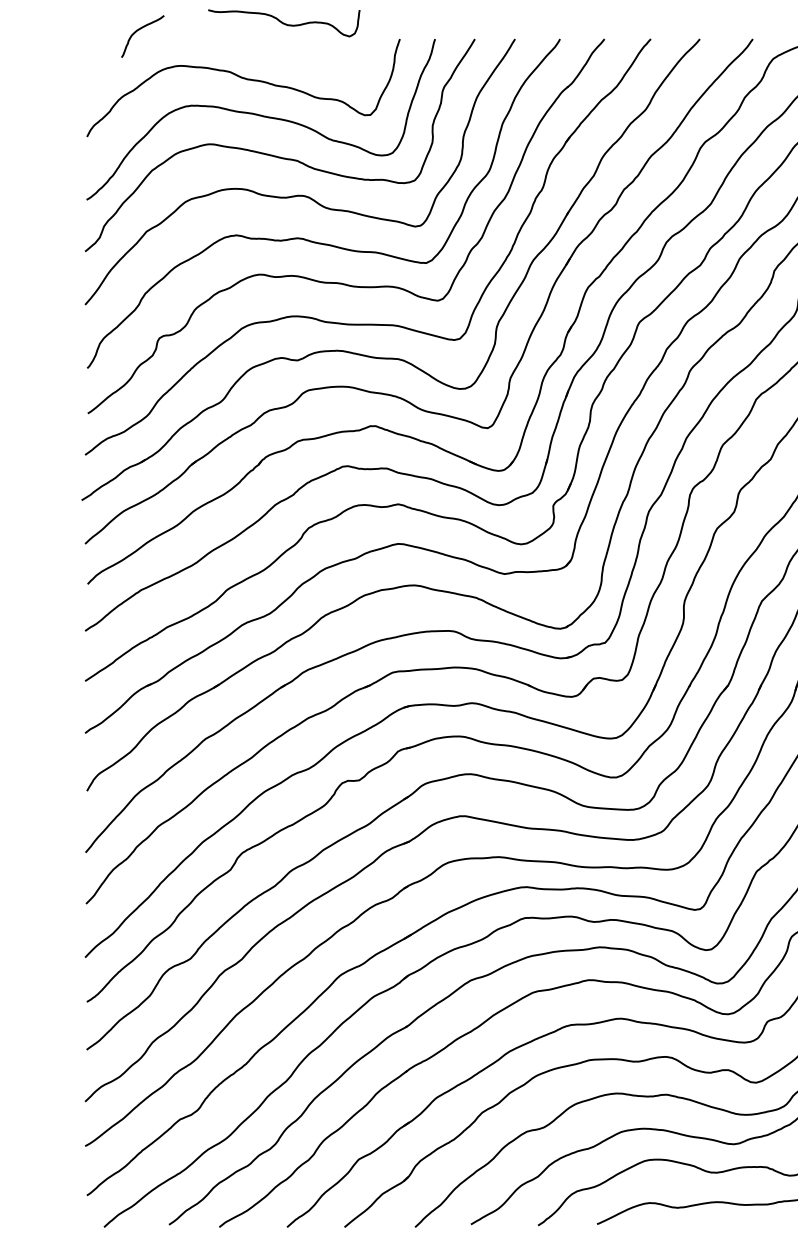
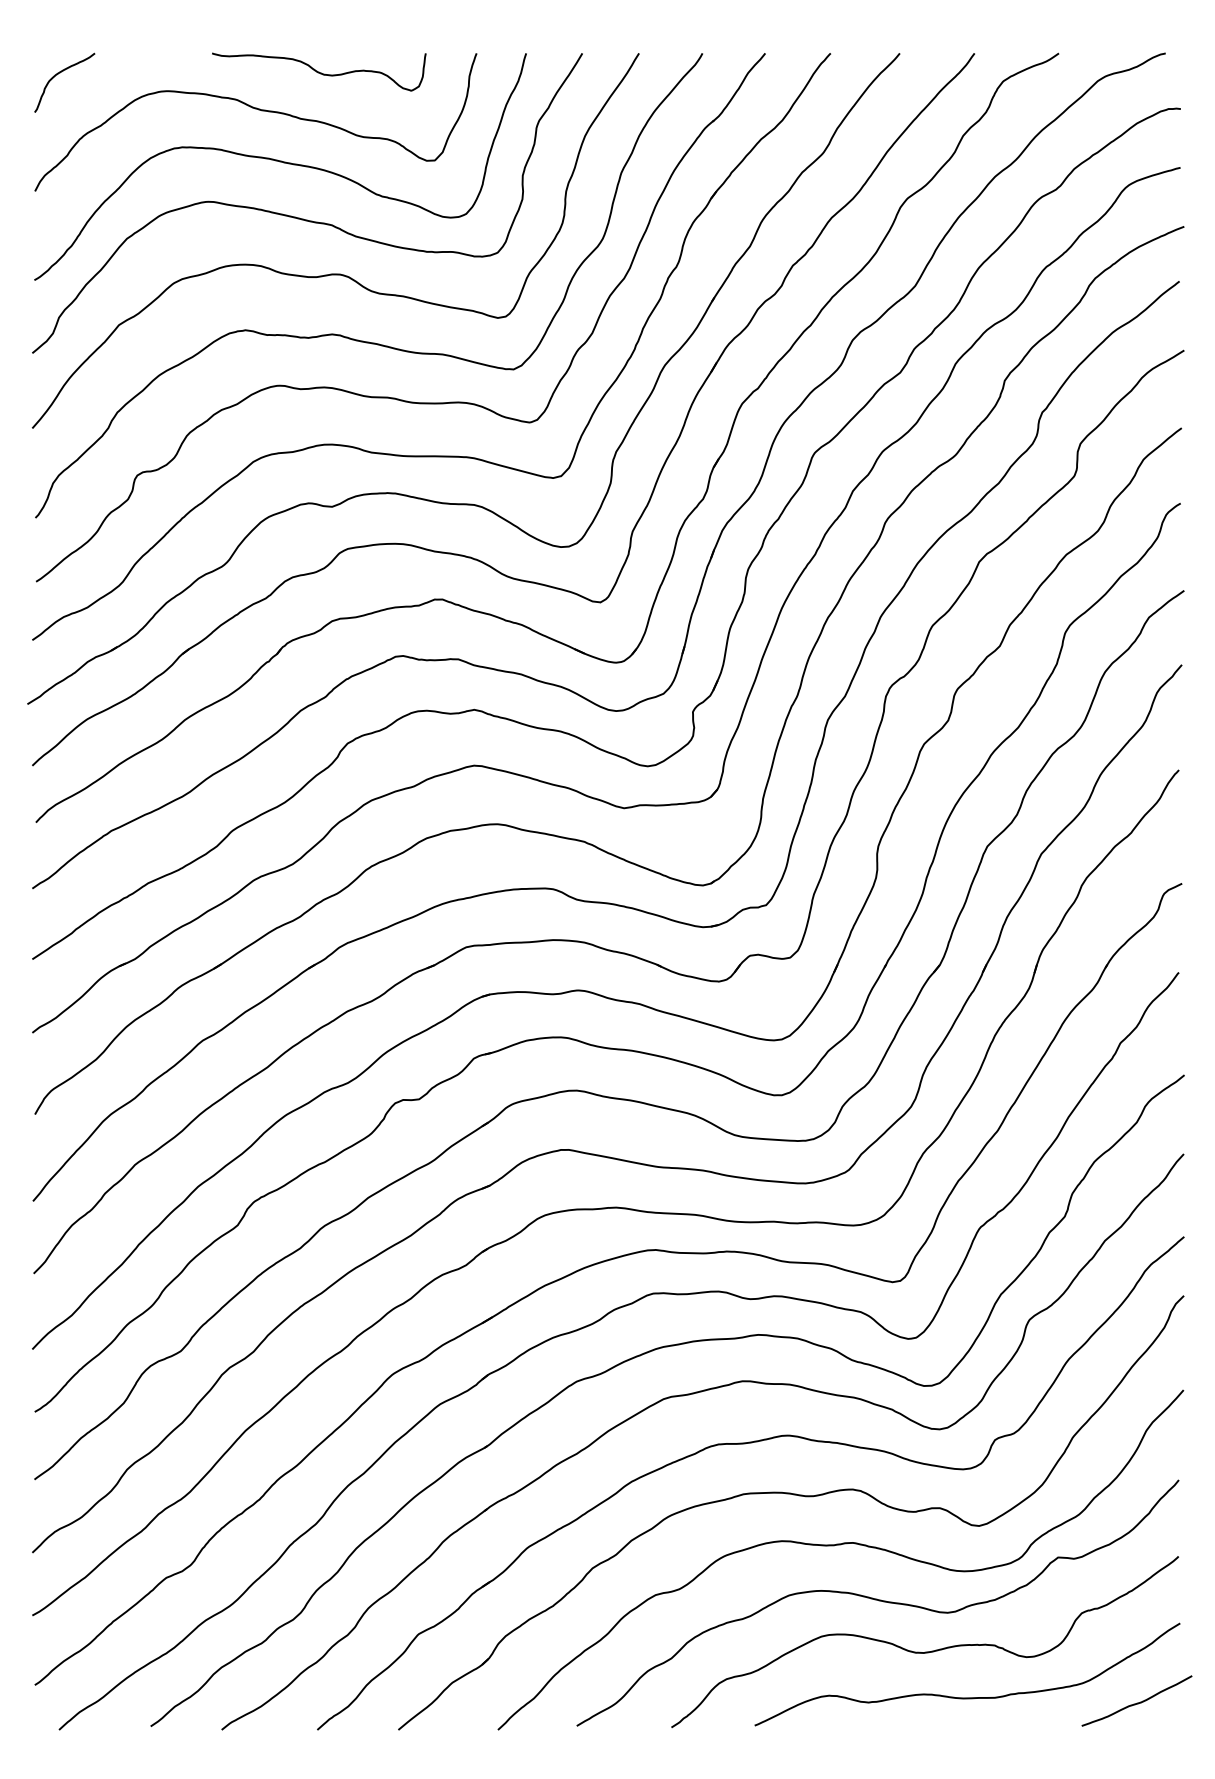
curve: (284, 22) -> (319, 71), moved
curve: (139, 29) -> (60, 73), moved

